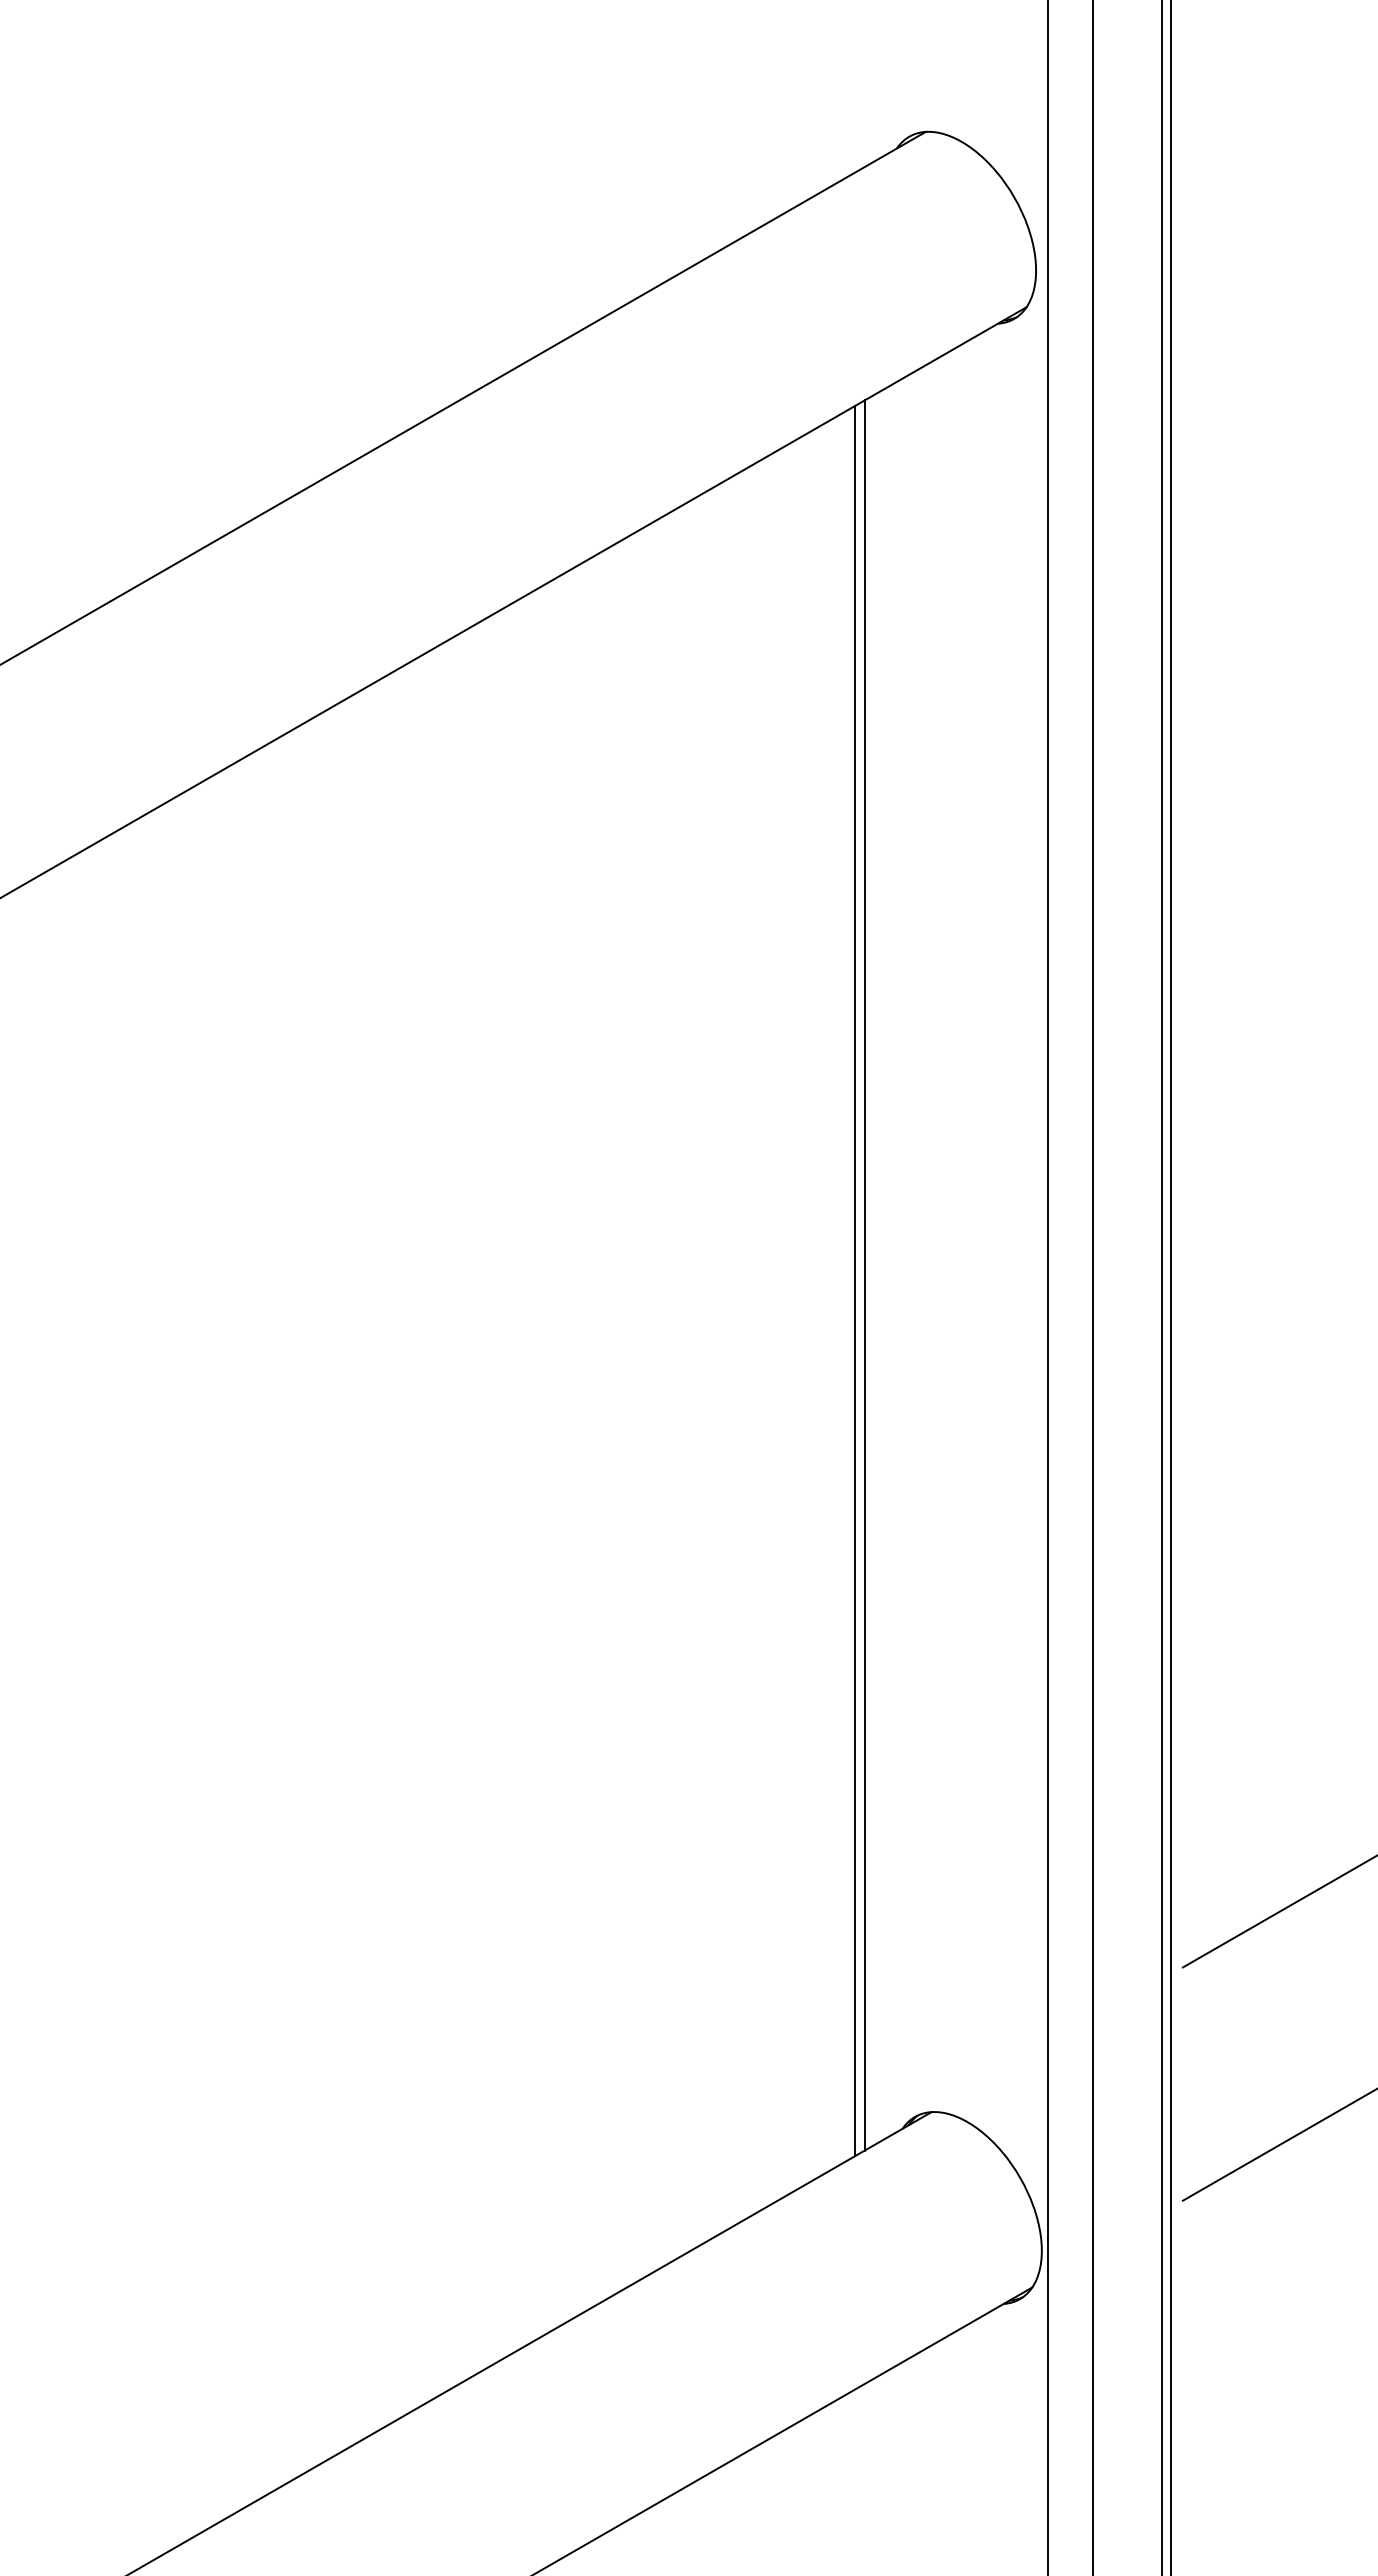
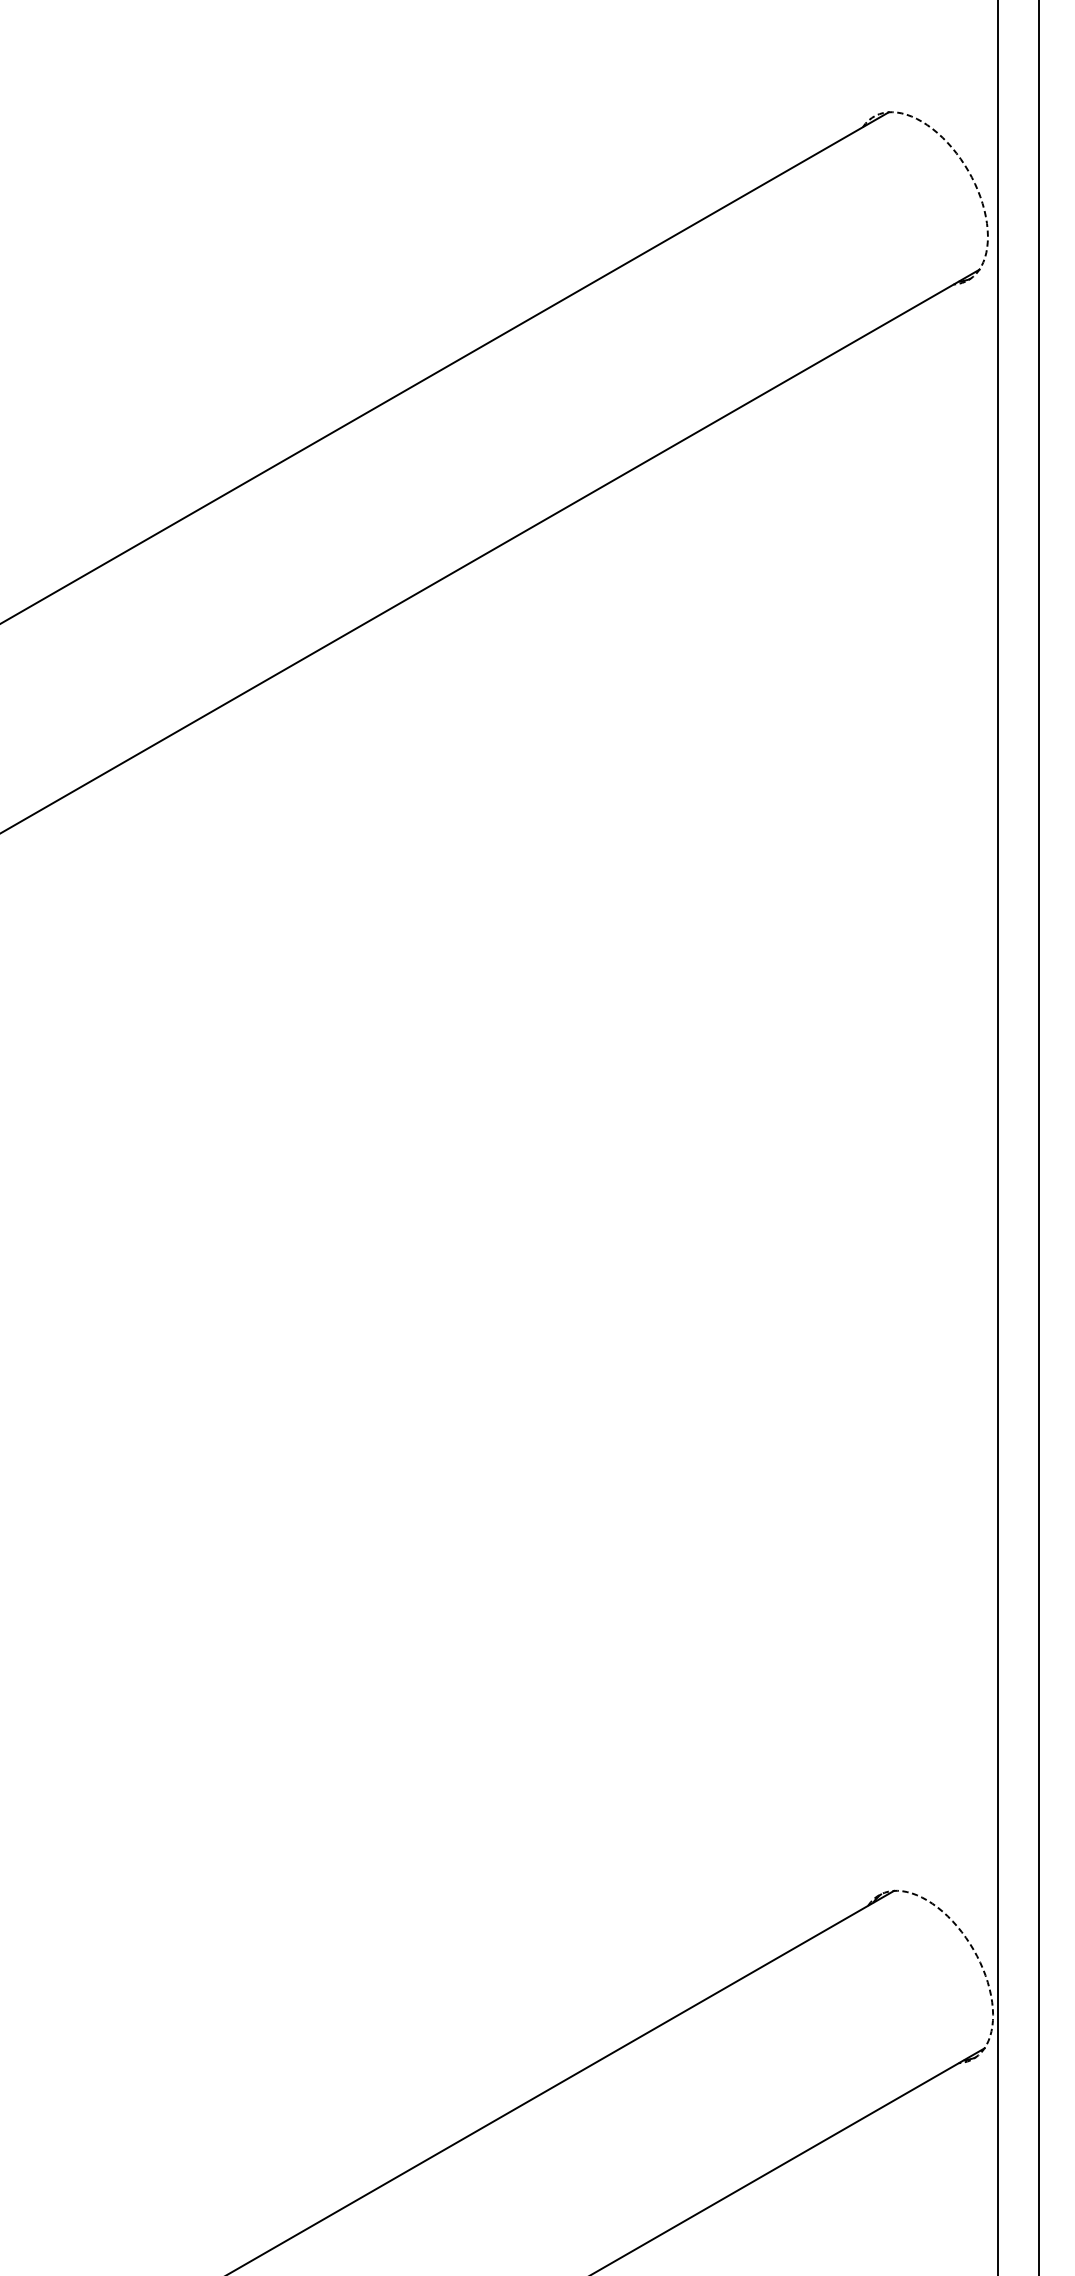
arc: (1014, 197) -> (968, 171), solid -> dashed
line: (864, 1275) -> (833, 1139), removed
line: (855, 1280) -> (825, 1143), removed
arc: (1020, 2177) -> (973, 1949), solid -> dashed

